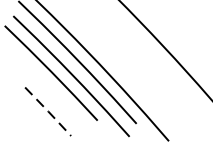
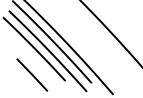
line: (48, 110) -> (32, 74), dashed -> solid

